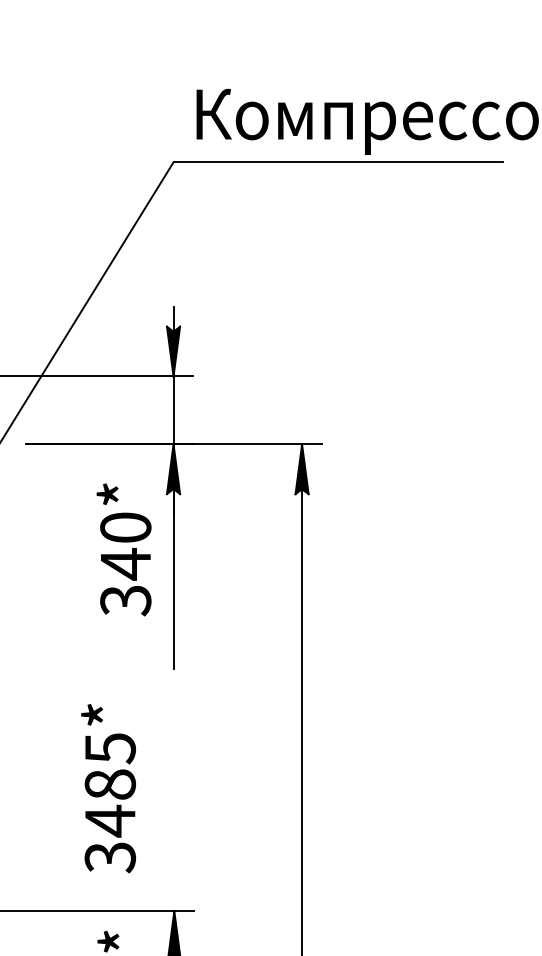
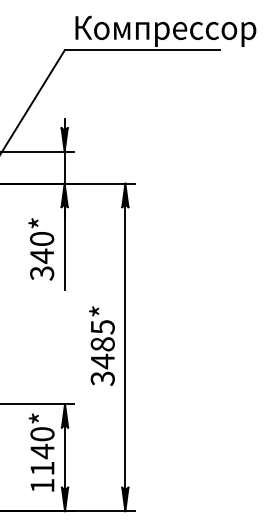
text: (124, 549) -> (41, 249), moved
text: (107, 787) -> (101, 345), moved

